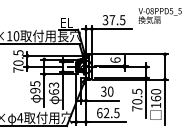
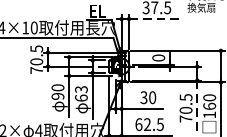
line: (111, 29) -> (153, 19), solid -> dashed
text: (115, 59) -> (158, 57), 6 -> 0
text: (35, 83) -> (58, 87), 95 -> 90
line: (146, 97) -> (197, 104), solid -> dashed

